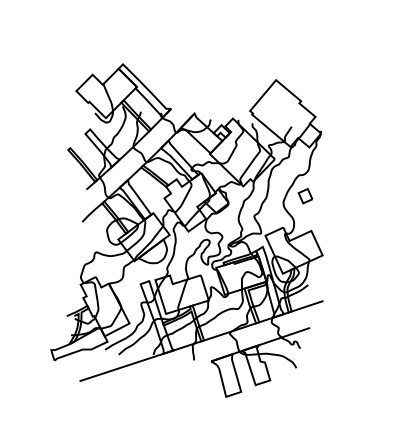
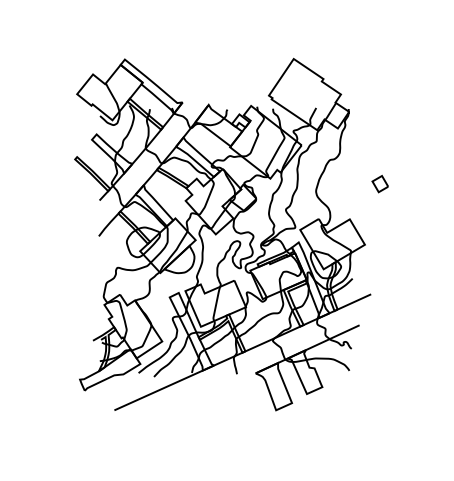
part: (304, 195) -> (379, 183), moved

